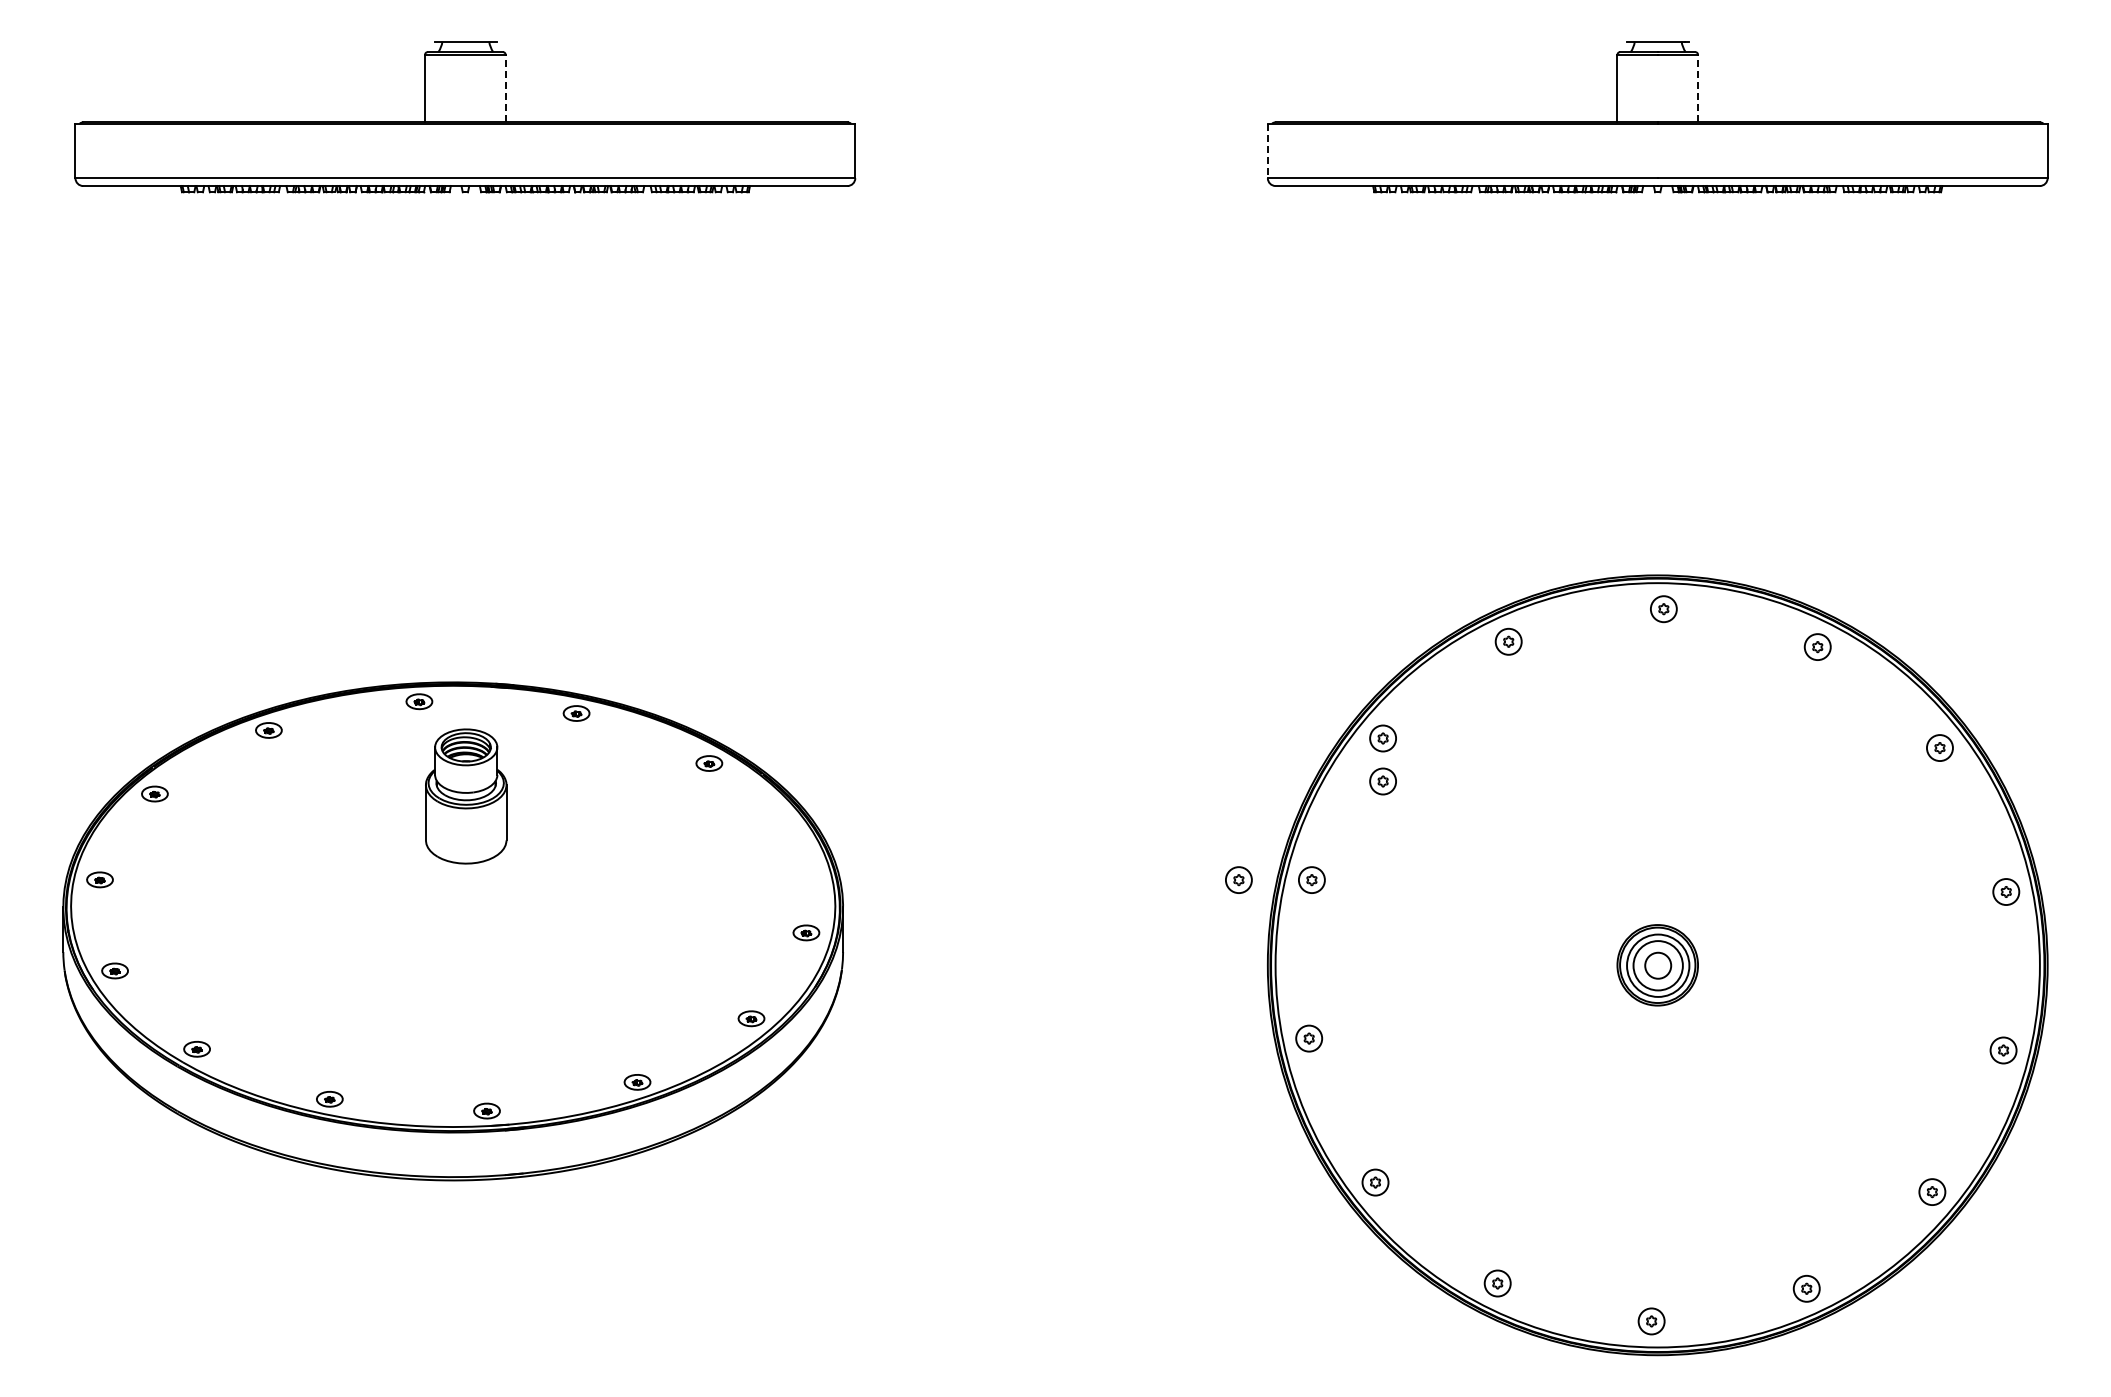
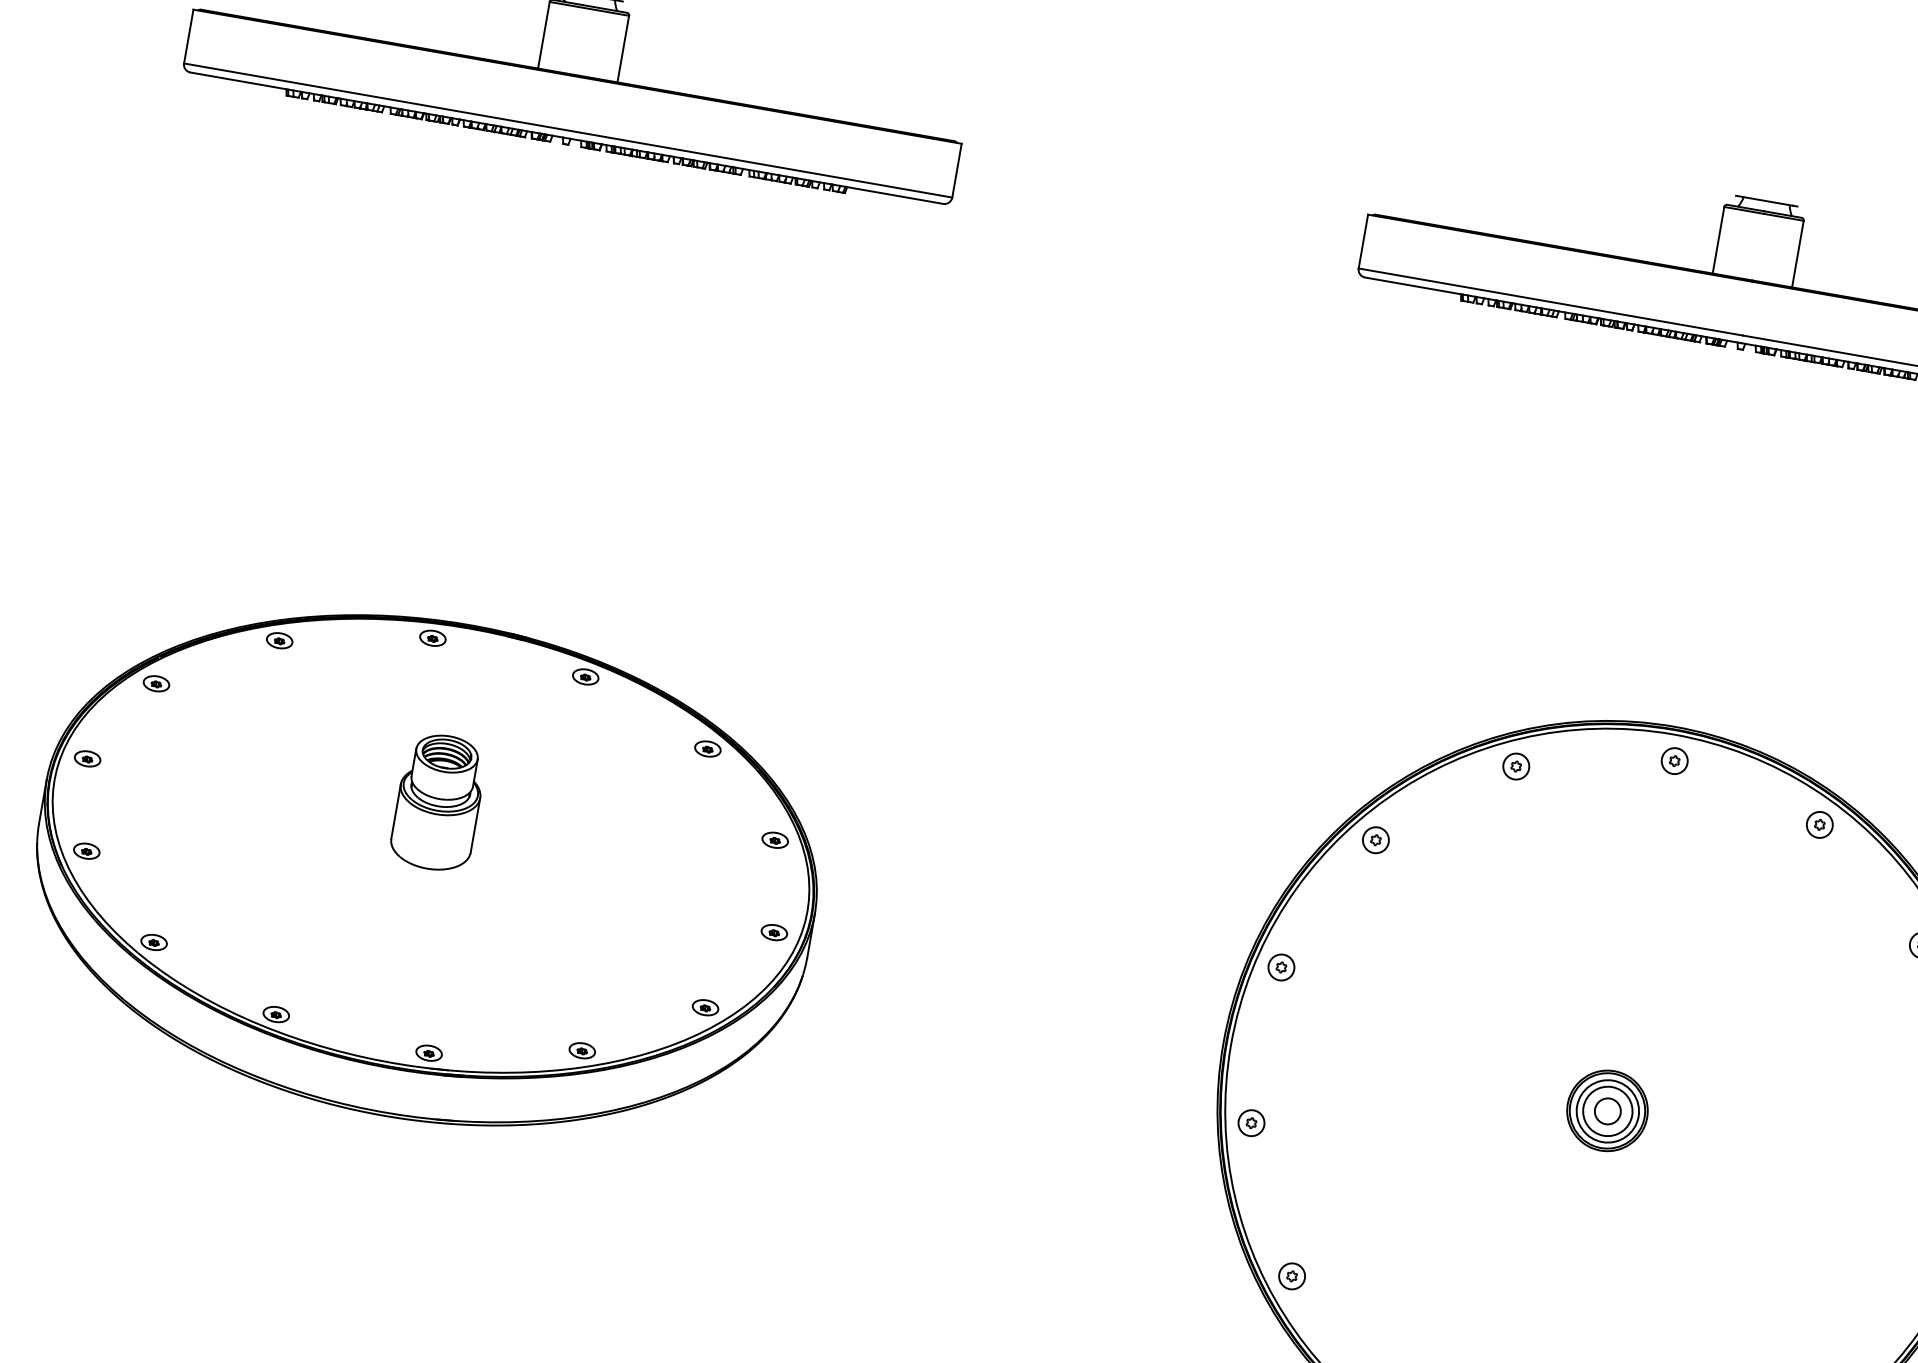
line: (505, 88) -> (623, 49), dashed -> solid
line: (1698, 88) -> (1798, 254), dashed -> solid
line: (1267, 151) -> (1362, 242), dashed -> solid
part: (1382, 781) -> (1367, 882), removed
part: (466, 796) -> (438, 802), moved
part: (791, 841) -> (775, 839), added
part: (1238, 879) -> (1209, 954), removed

